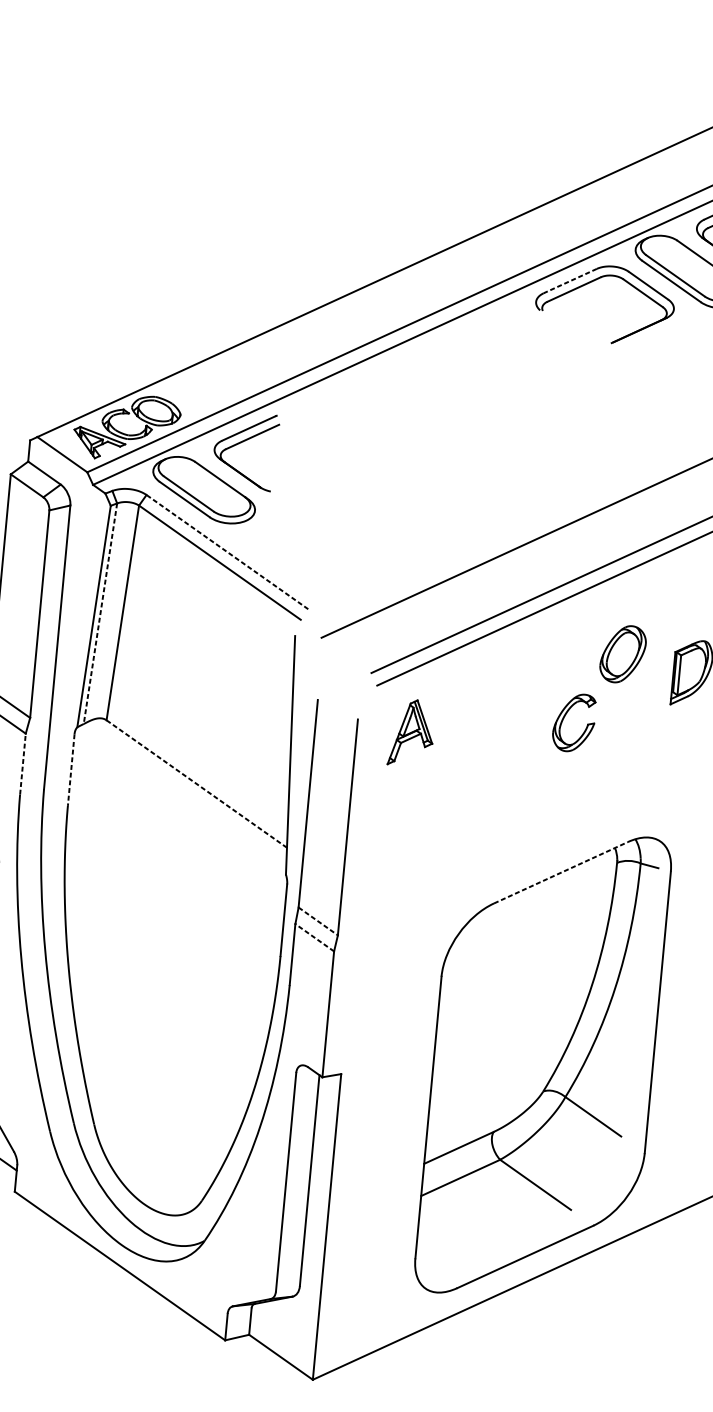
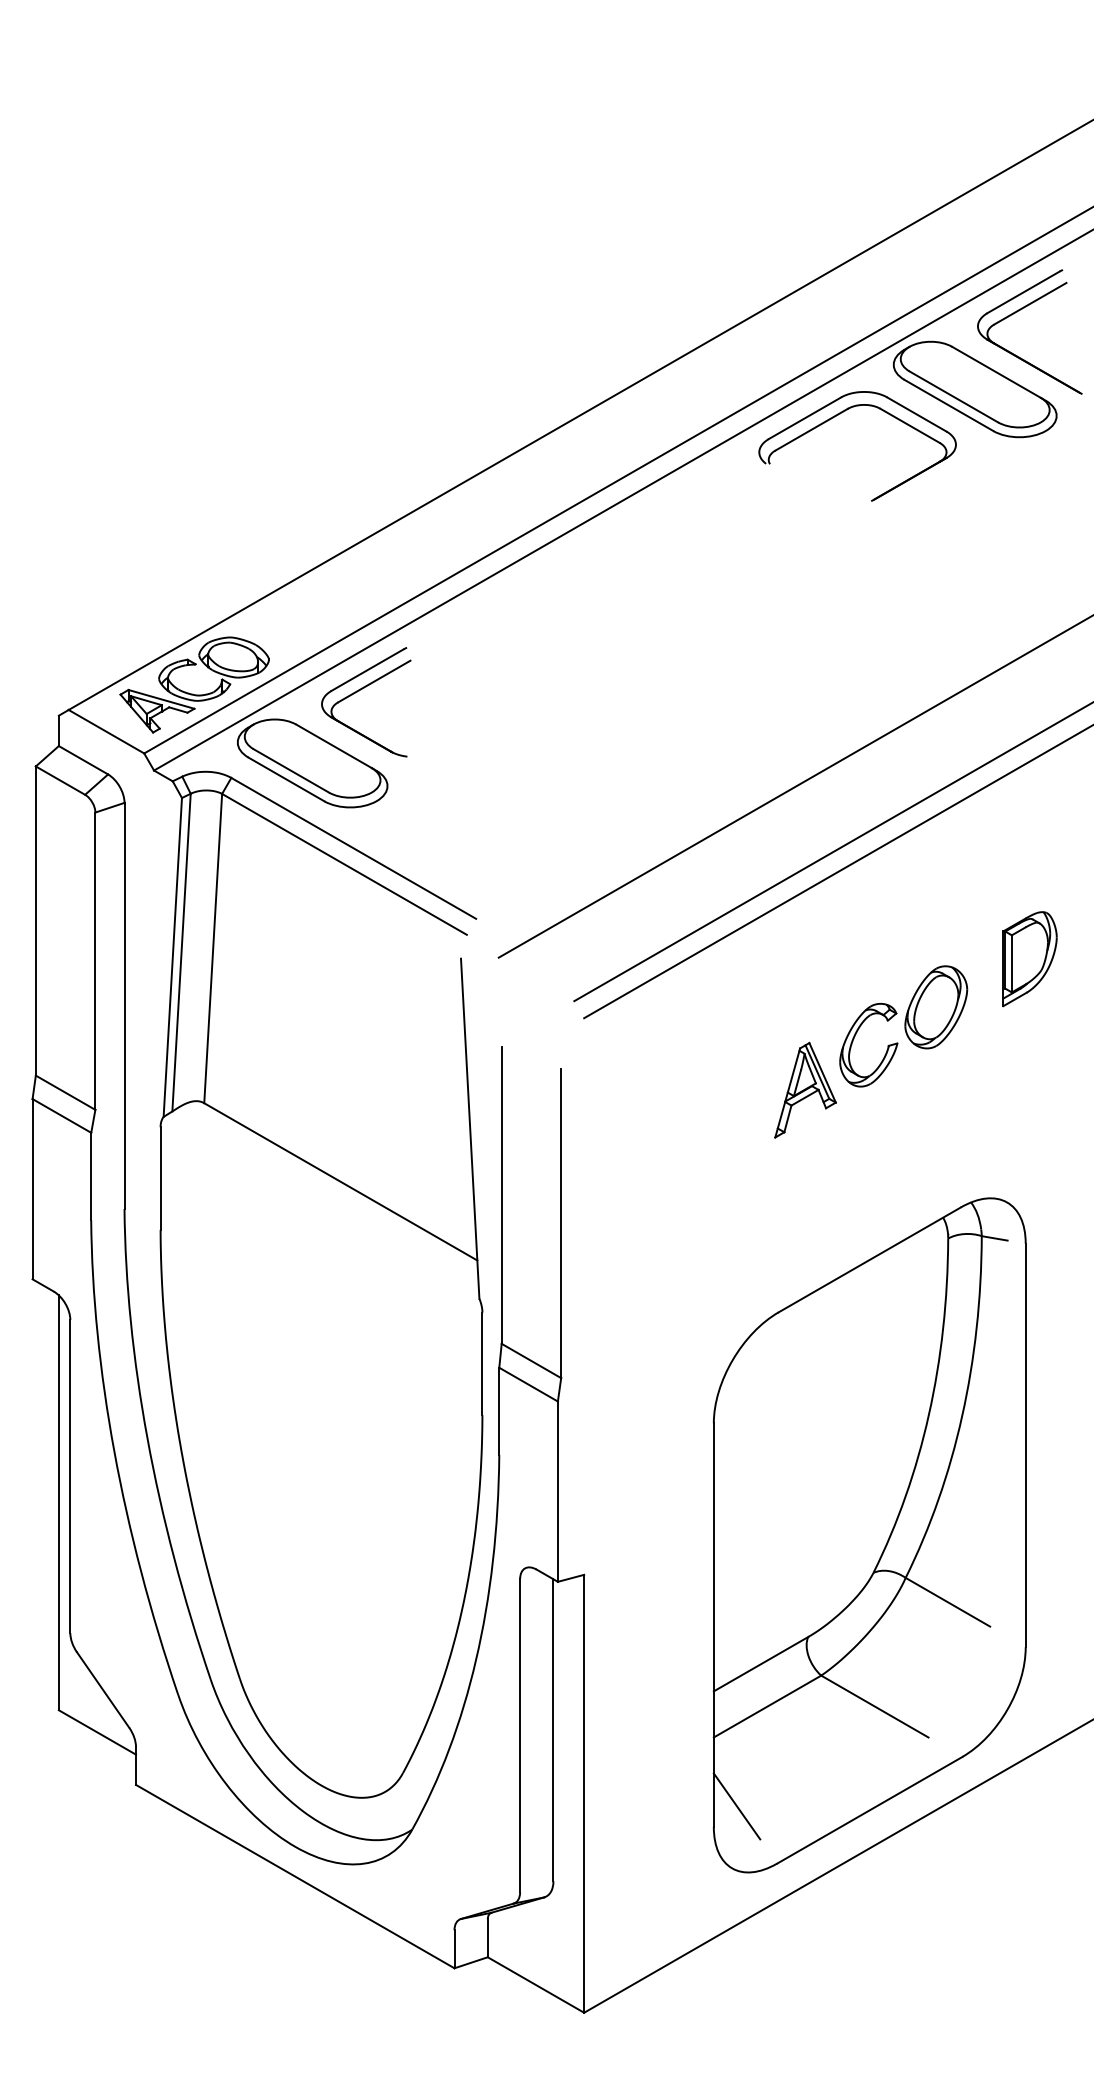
line: (570, 281) -> (805, 418), dashed -> solid
line: (227, 552) -> (353, 848), dashed -> solid
line: (100, 614) -> (181, 953), dashed -> solid
part: (623, 654) -> (936, 1007), moved
part: (411, 733) -> (805, 1090), moved
line: (23, 764) -> (91, 1176), dashed -> solid
line: (71, 770) -> (160, 1179), dashed -> solid
line: (196, 783) -> (340, 1181), dashed -> solid
line: (561, 872) -> (870, 1259), dashed -> solid
line: (318, 921) -> (531, 1361), dashed -> solid
line: (314, 937) -> (528, 1384), dashed -> solid
line: (432, 1245) -> (736, 1806), added

